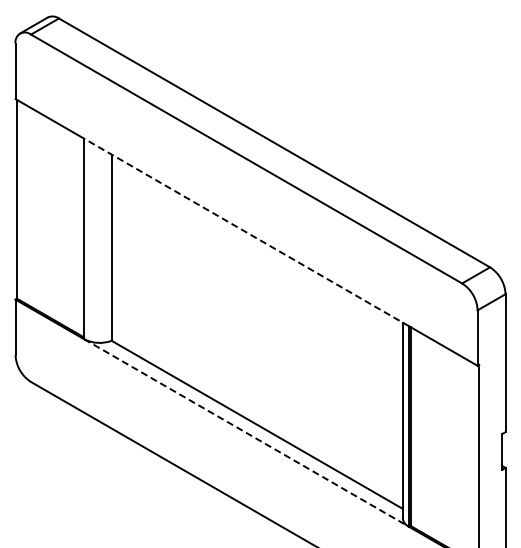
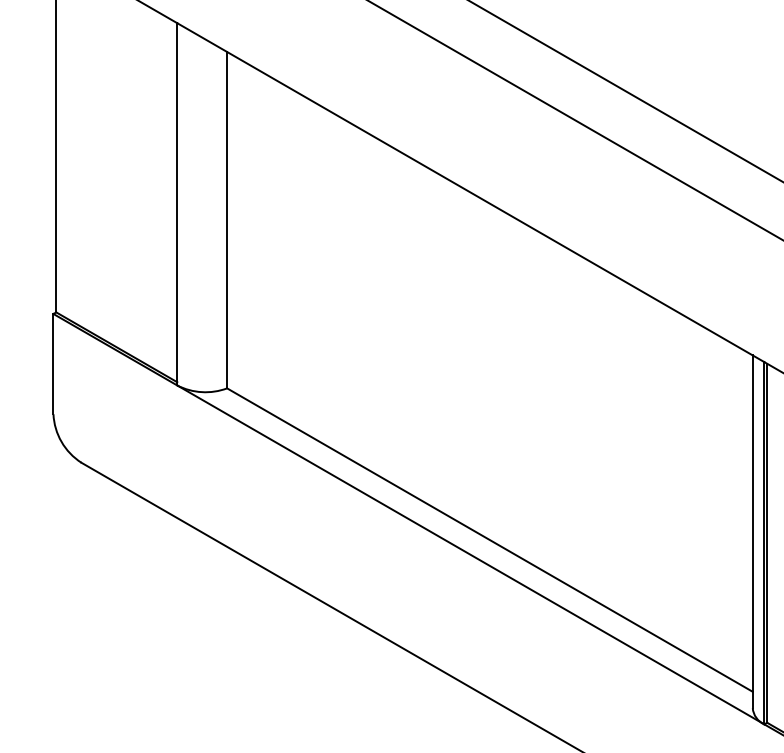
line: (246, 232) -> (470, 192), dashed -> solid
line: (246, 433) -> (470, 555), dashed -> solid

